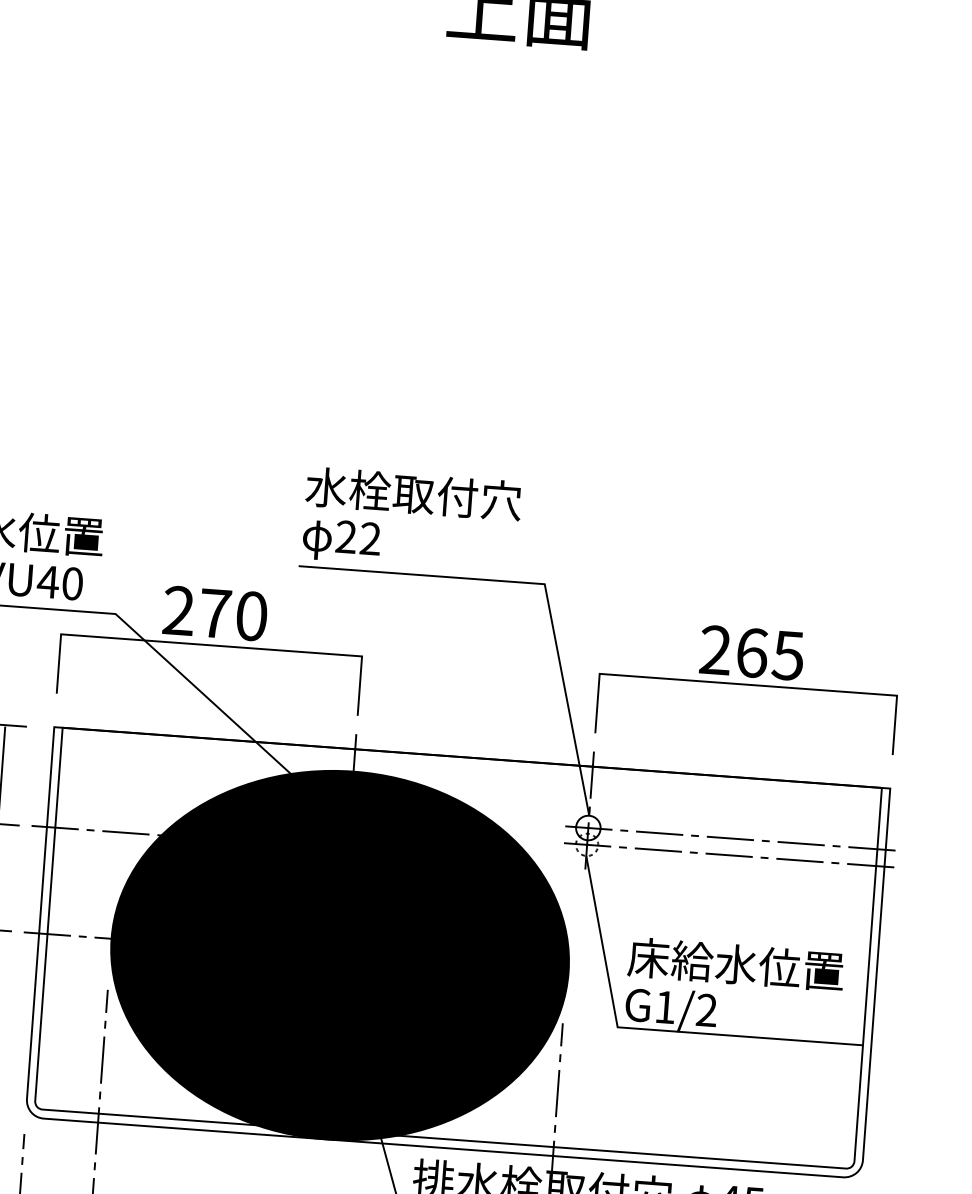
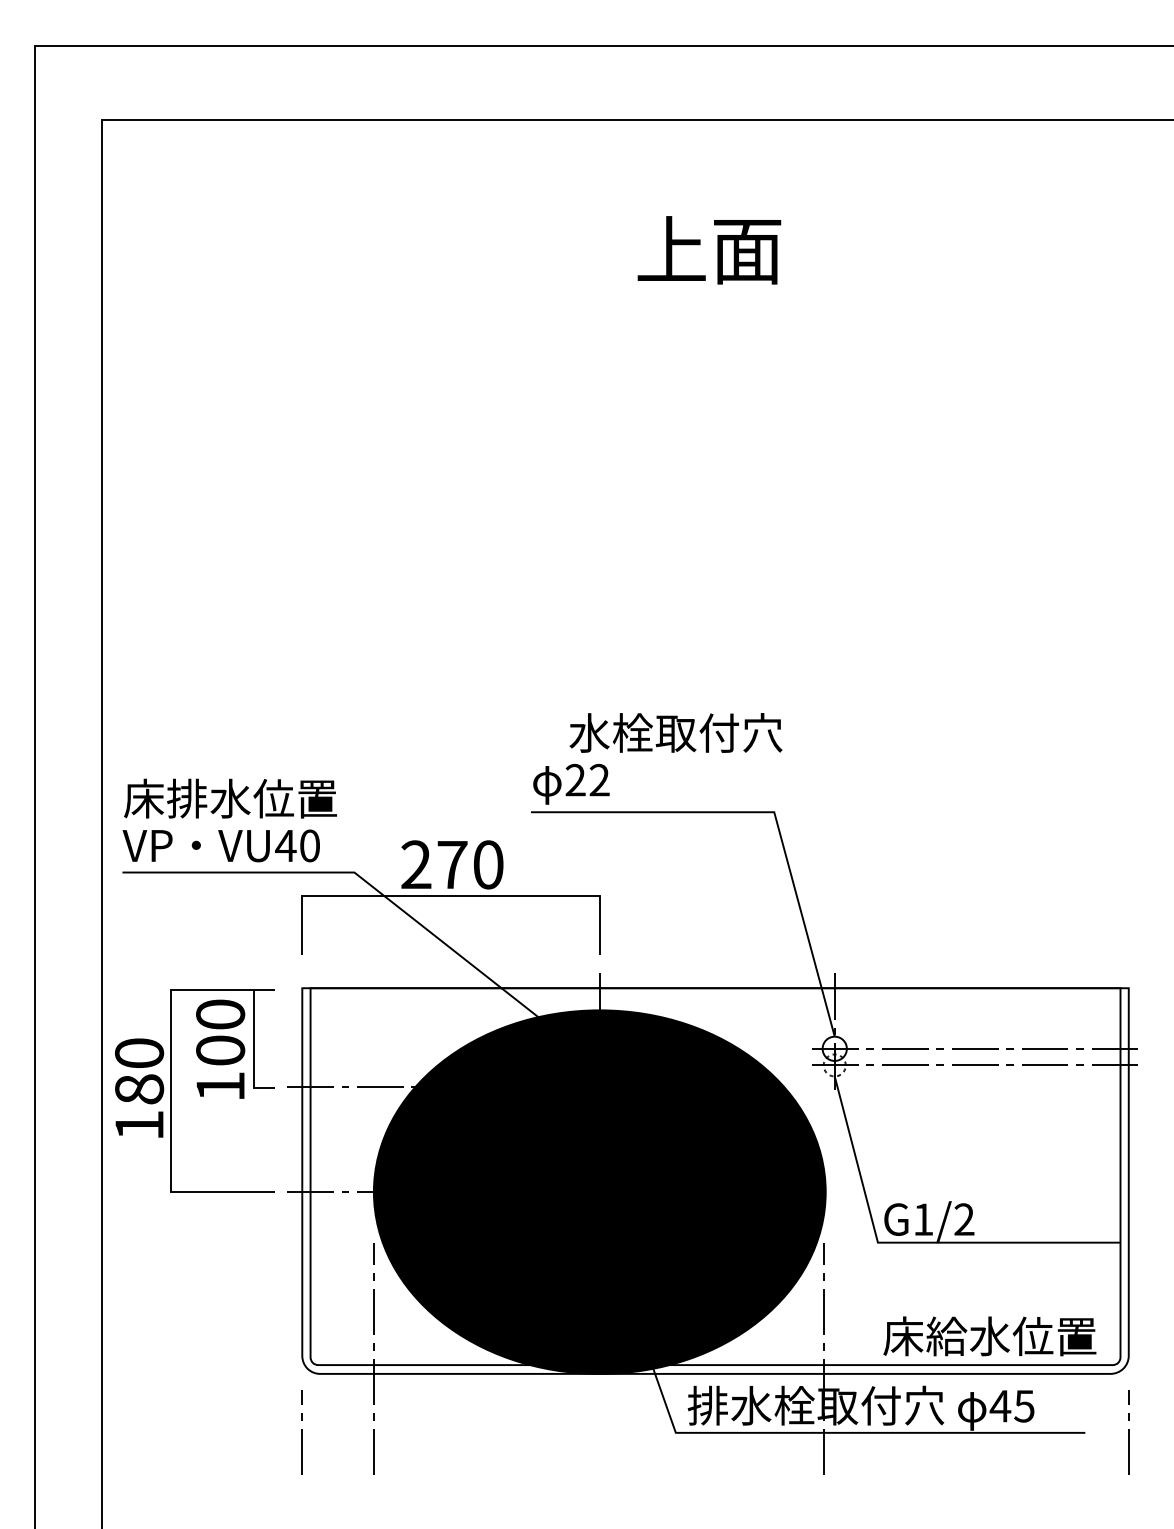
text: (413, 493) -> (675, 732), moved
part: (748, 685) -> (981, 897), removed
text: (735, 964) -> (989, 1336), moved

